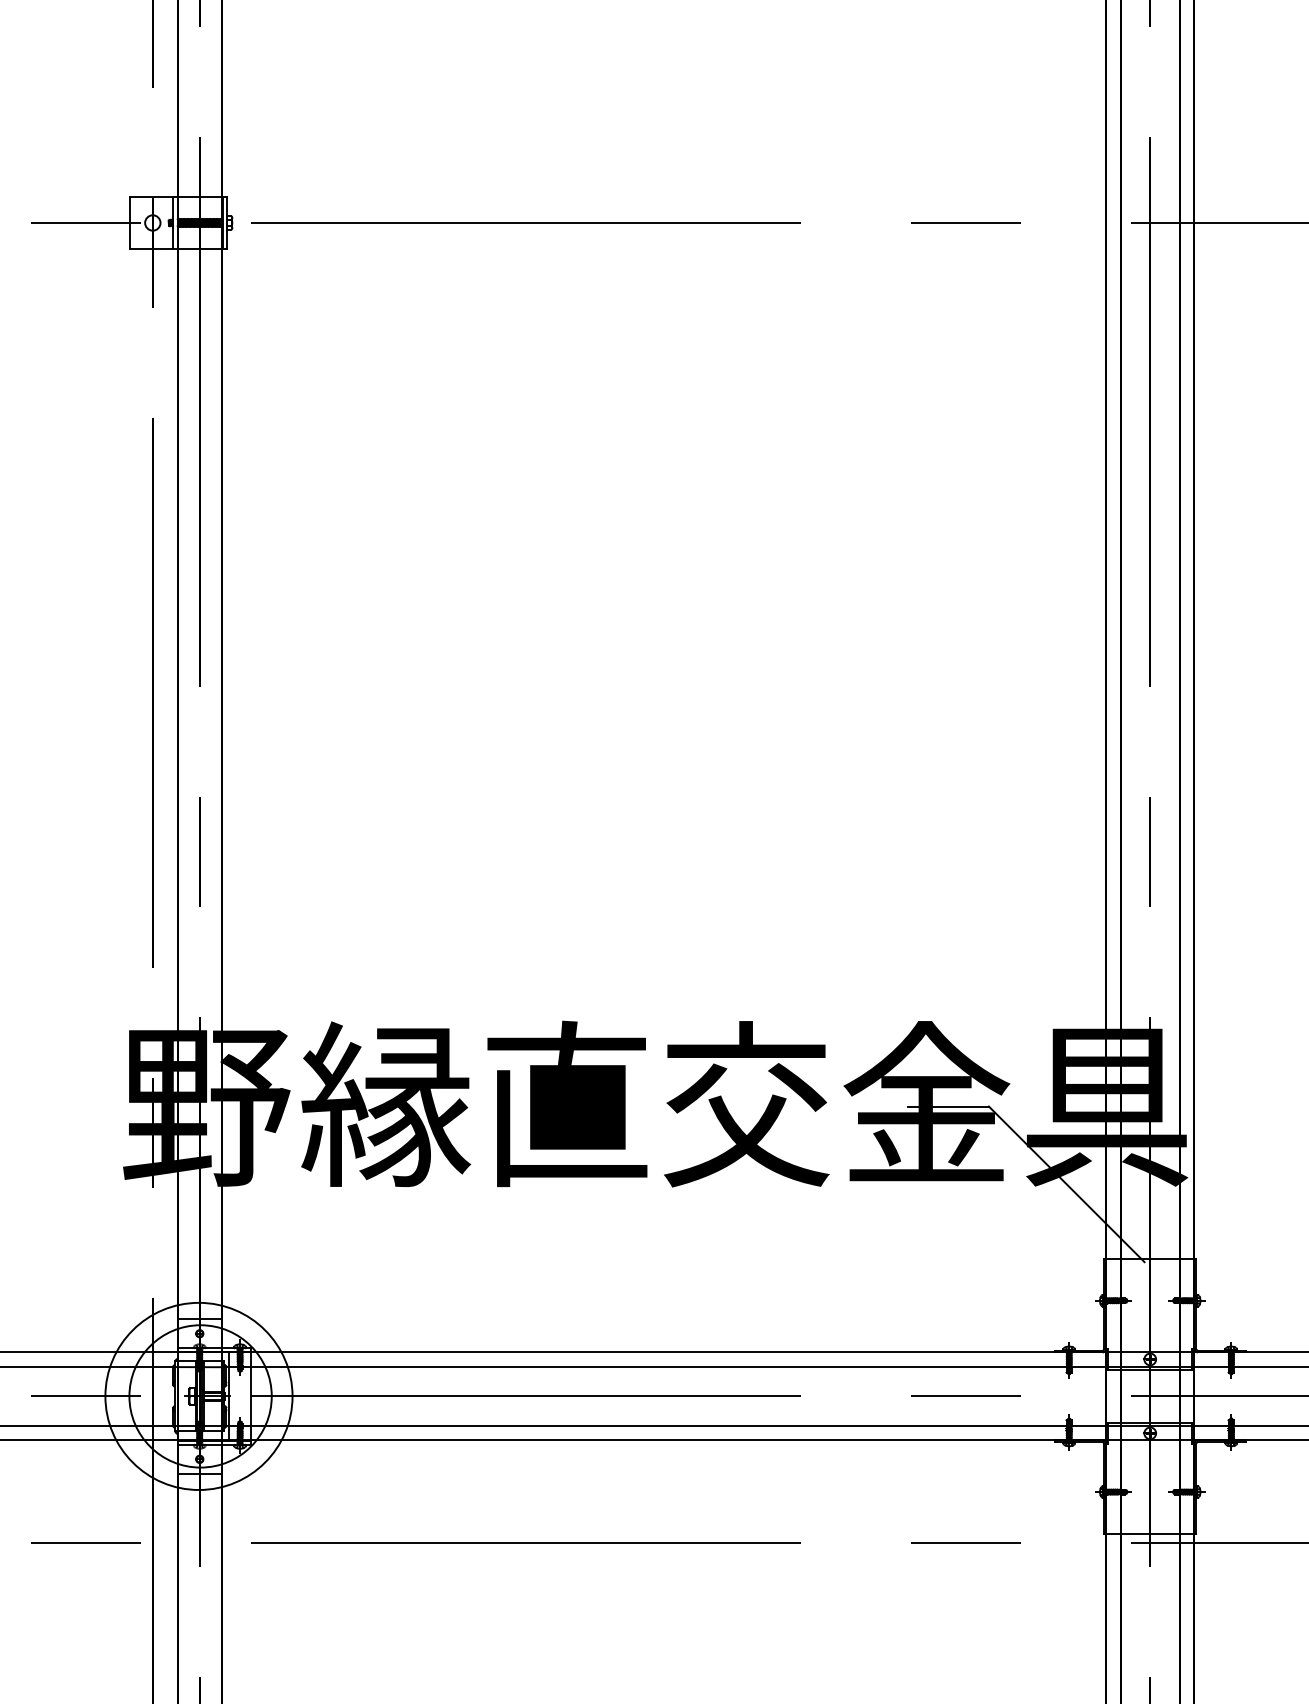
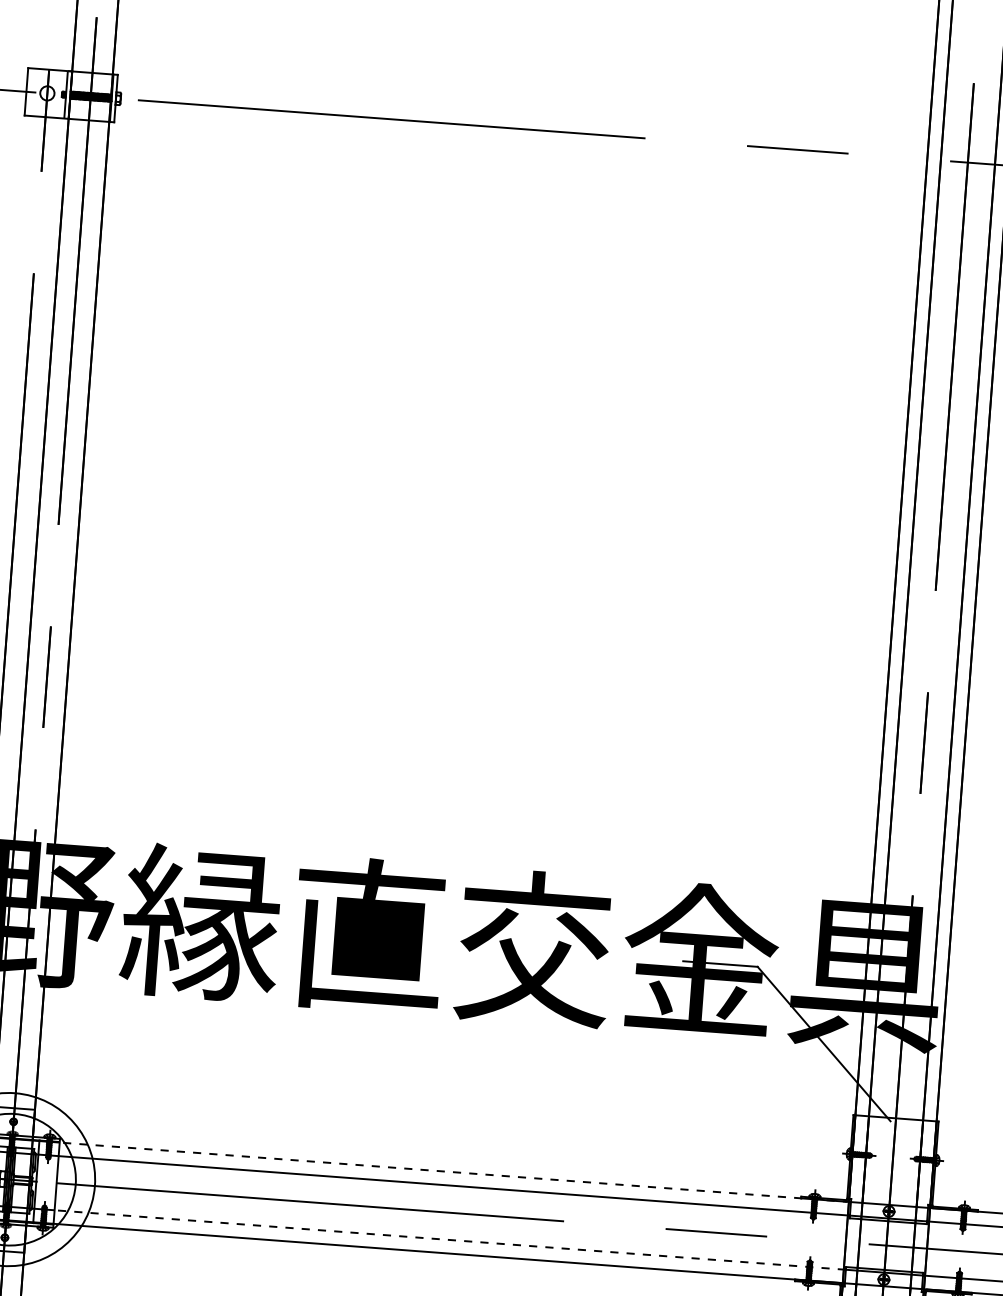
line: (679, 1352) -> (455, 1172), solid -> dashed
line: (679, 1425) -> (450, 1239), solid -> dashed

